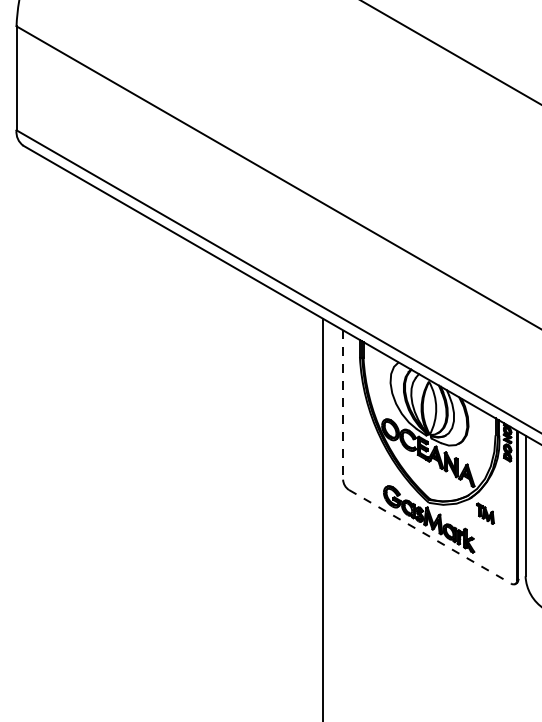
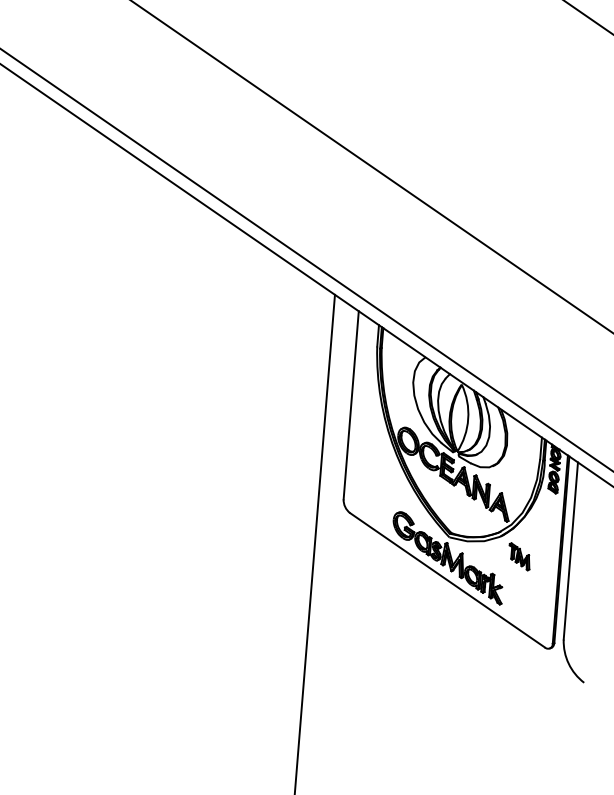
line: (343, 404) -> (351, 404), dashed -> solid
line: (430, 536) -> (447, 579), dashed -> solid

